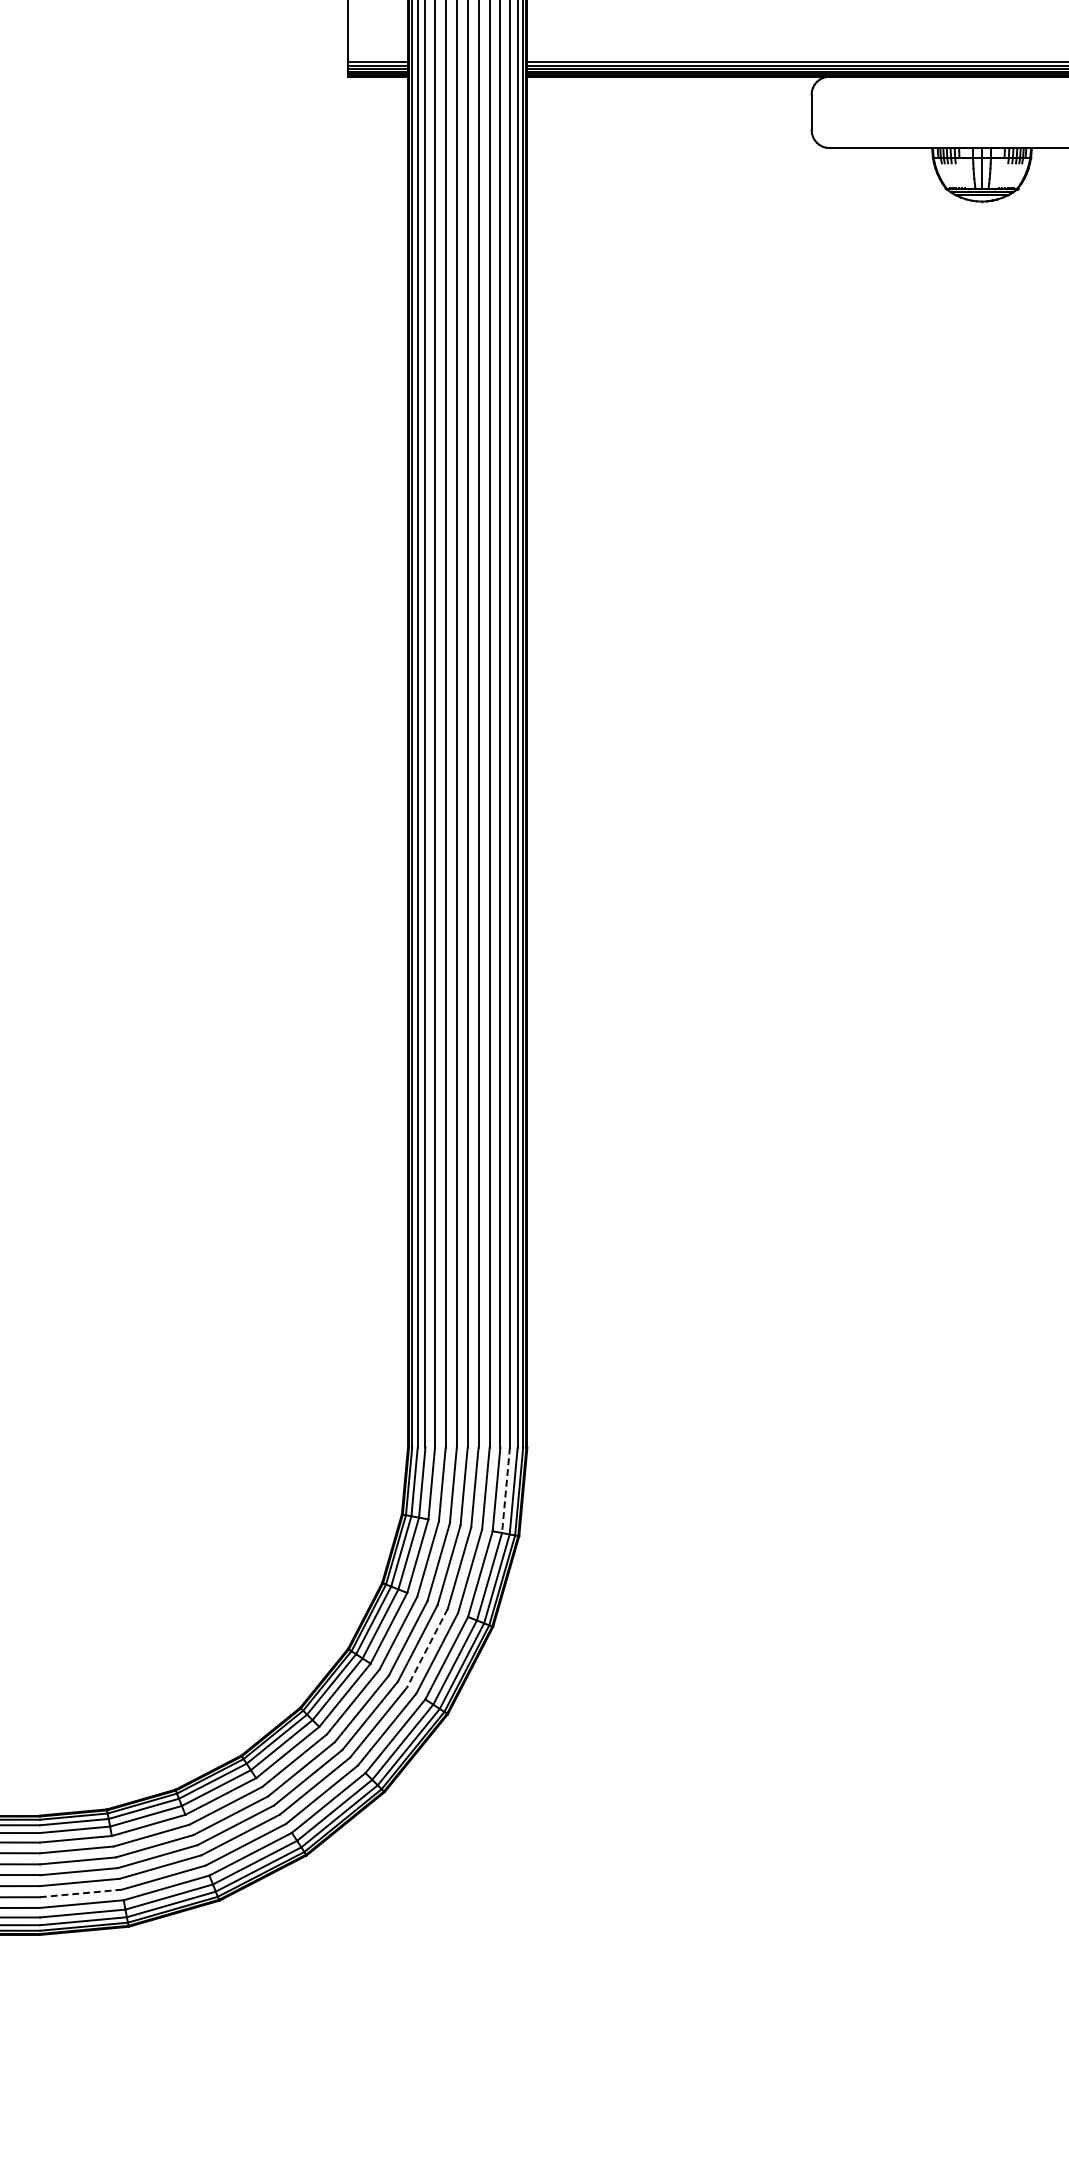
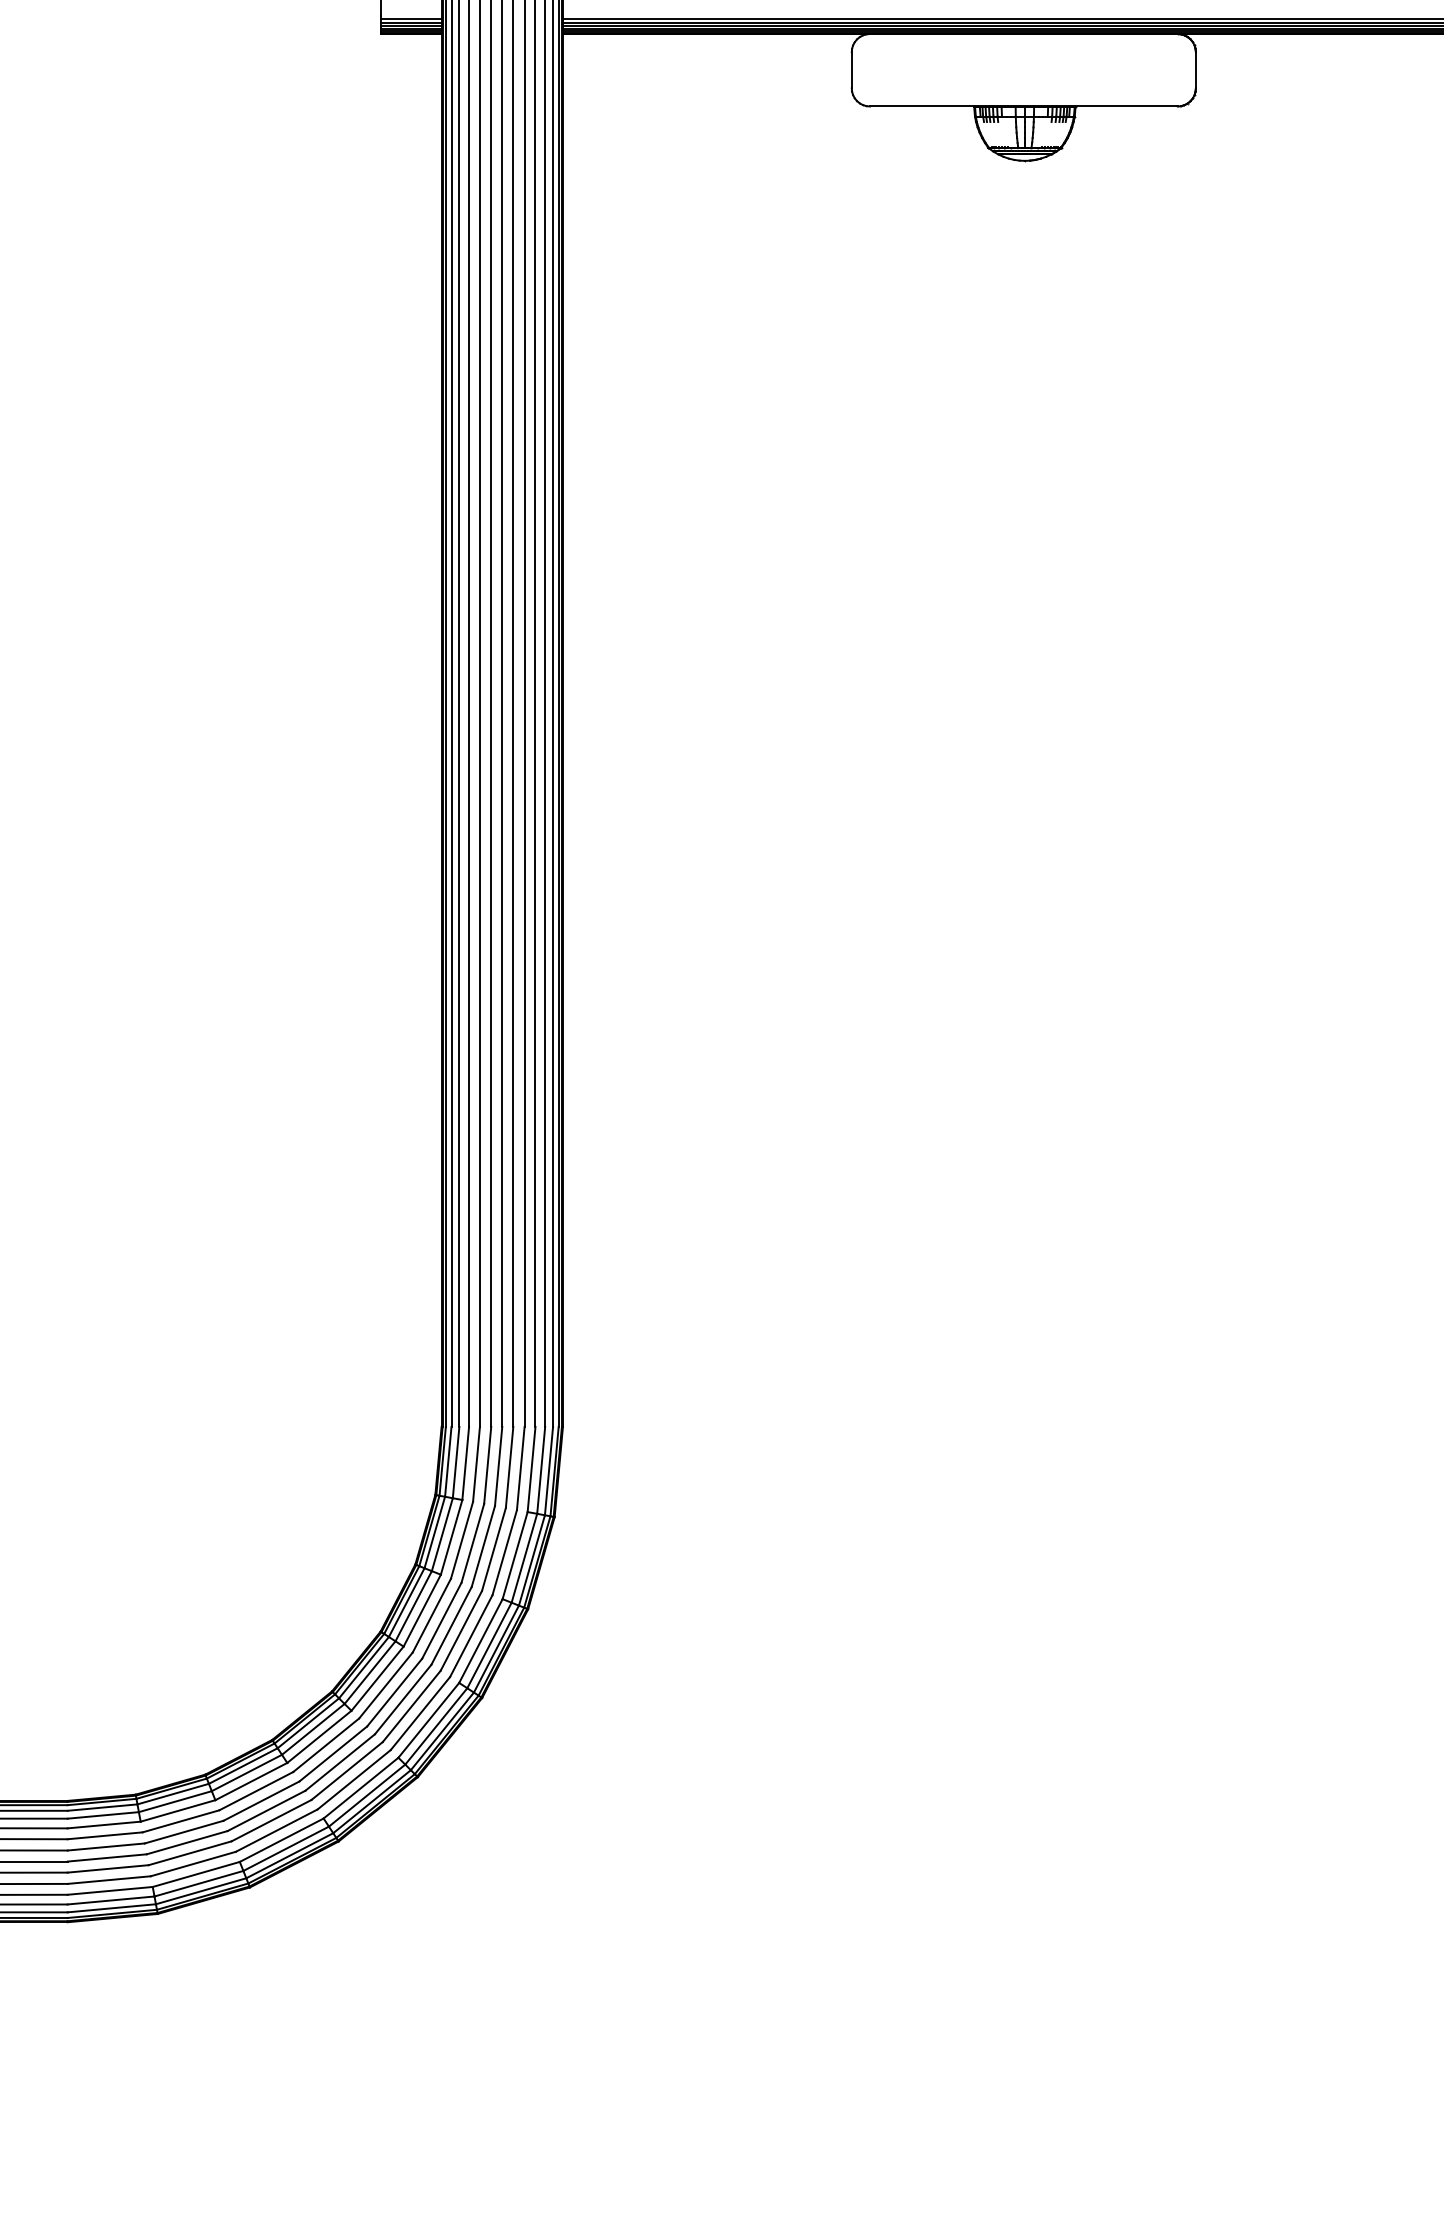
line: (506, 1490) -> (541, 1470), dashed -> solid
line: (427, 1647) -> (461, 1630), dashed -> solid
line: (81, 1893) -> (109, 1880), dashed -> solid

